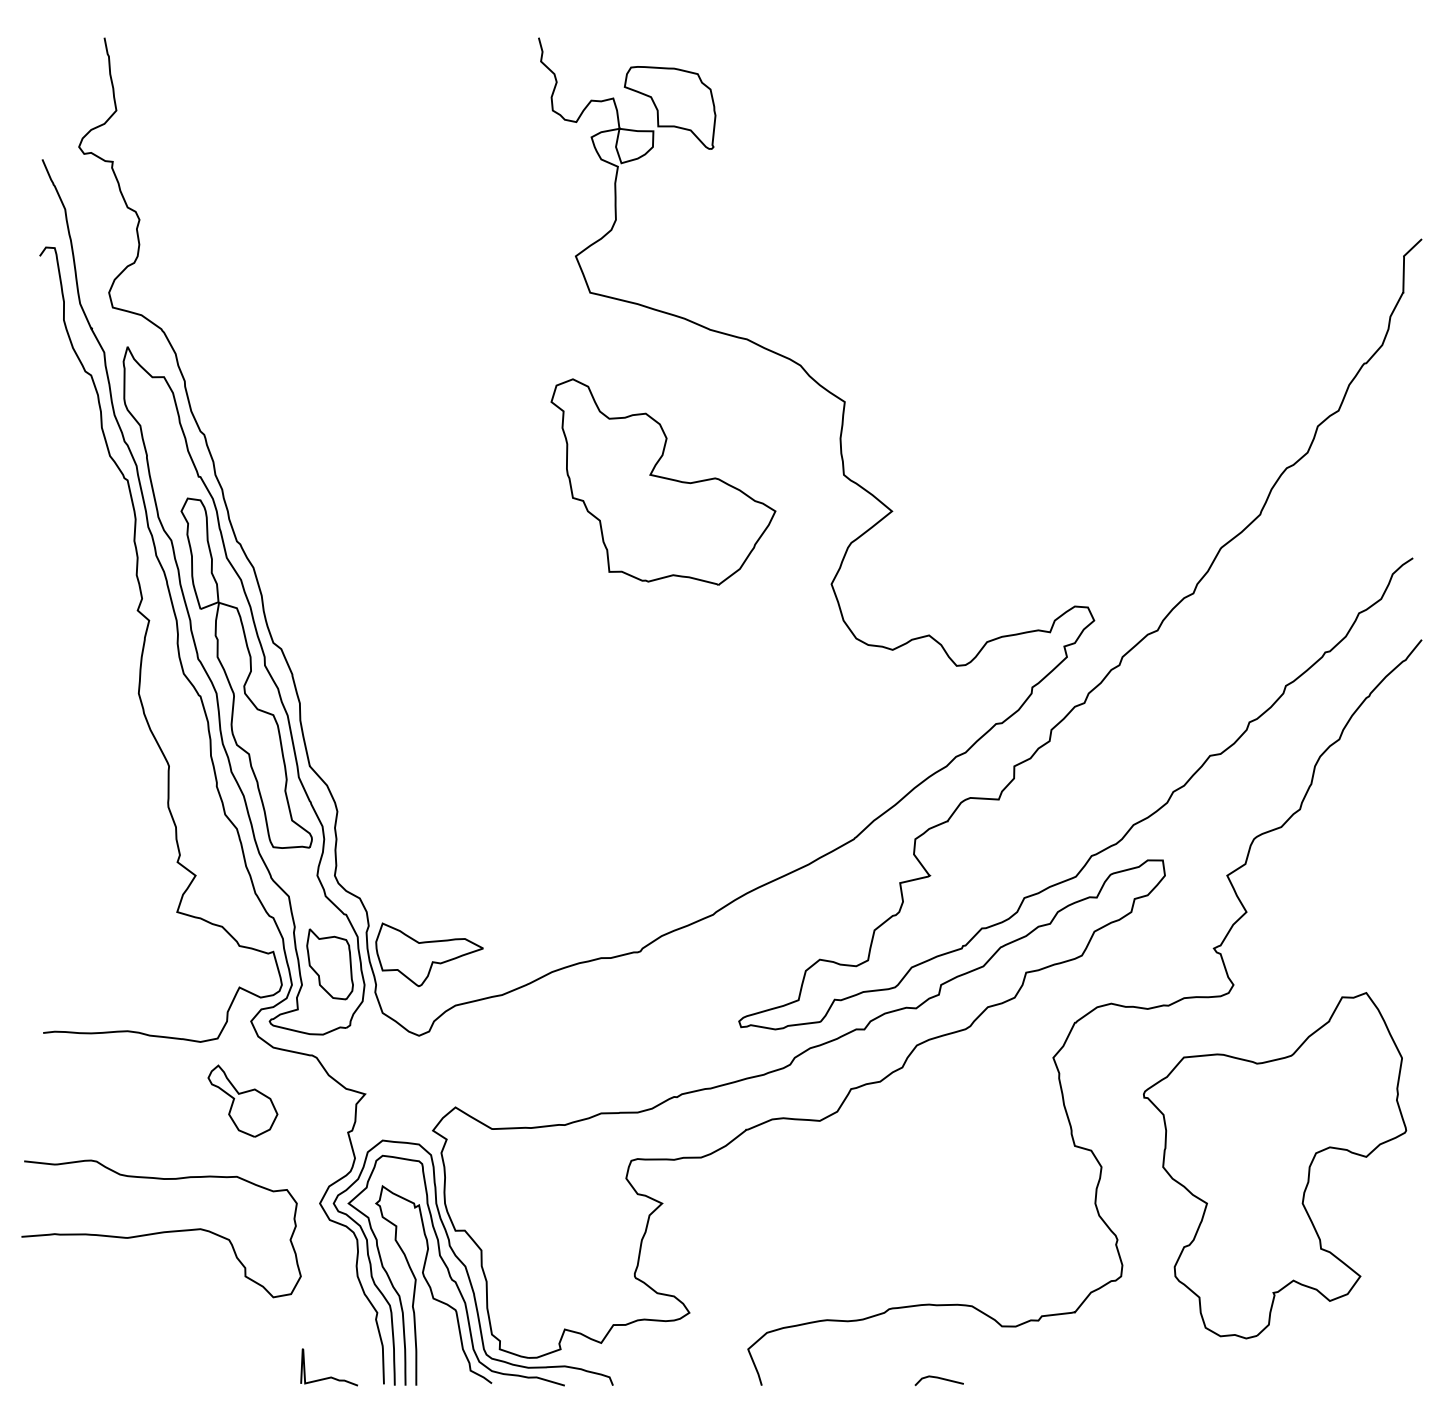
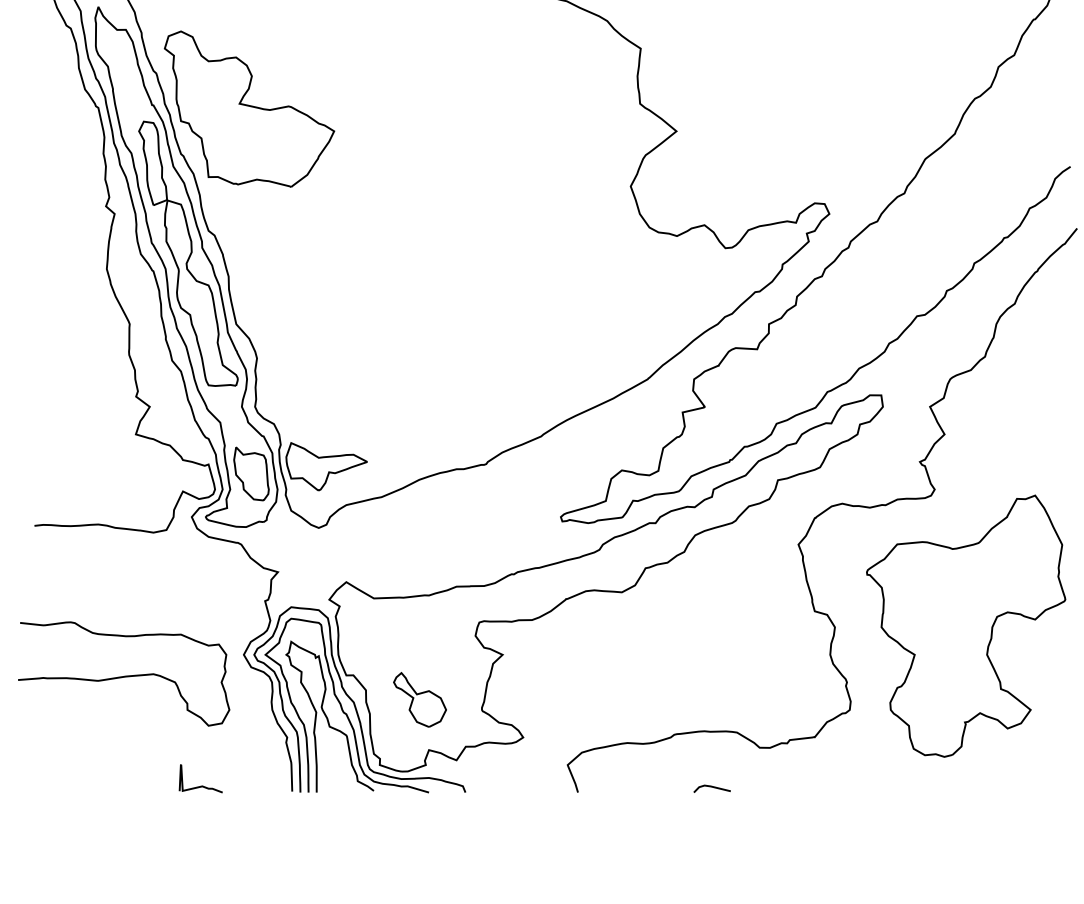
part: (663, 481) -> (249, 108), moved
part: (242, 1100) -> (419, 699), moved
curve: (329, 1376) -> (201, 785), moved

